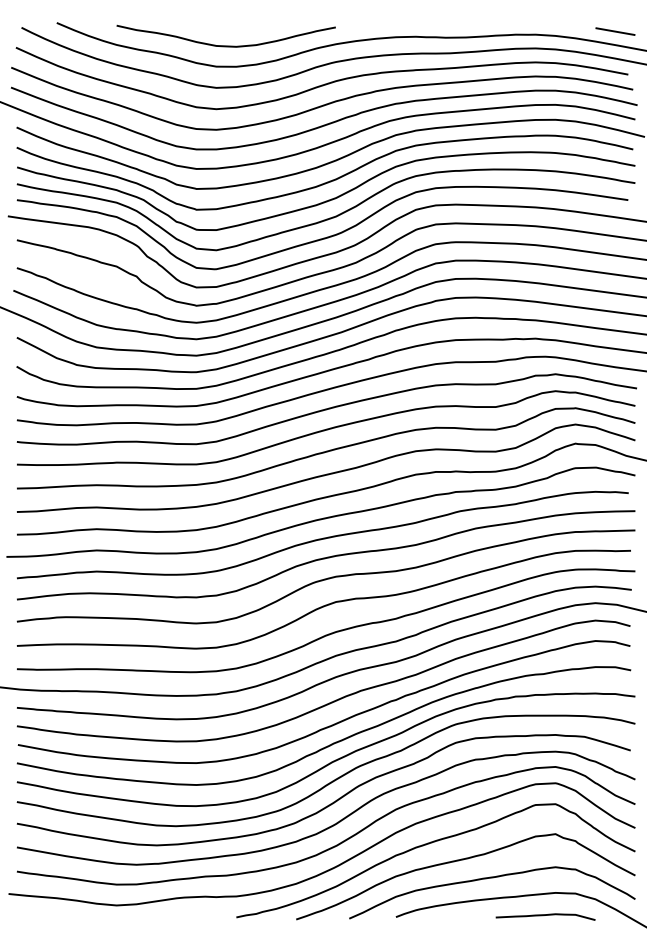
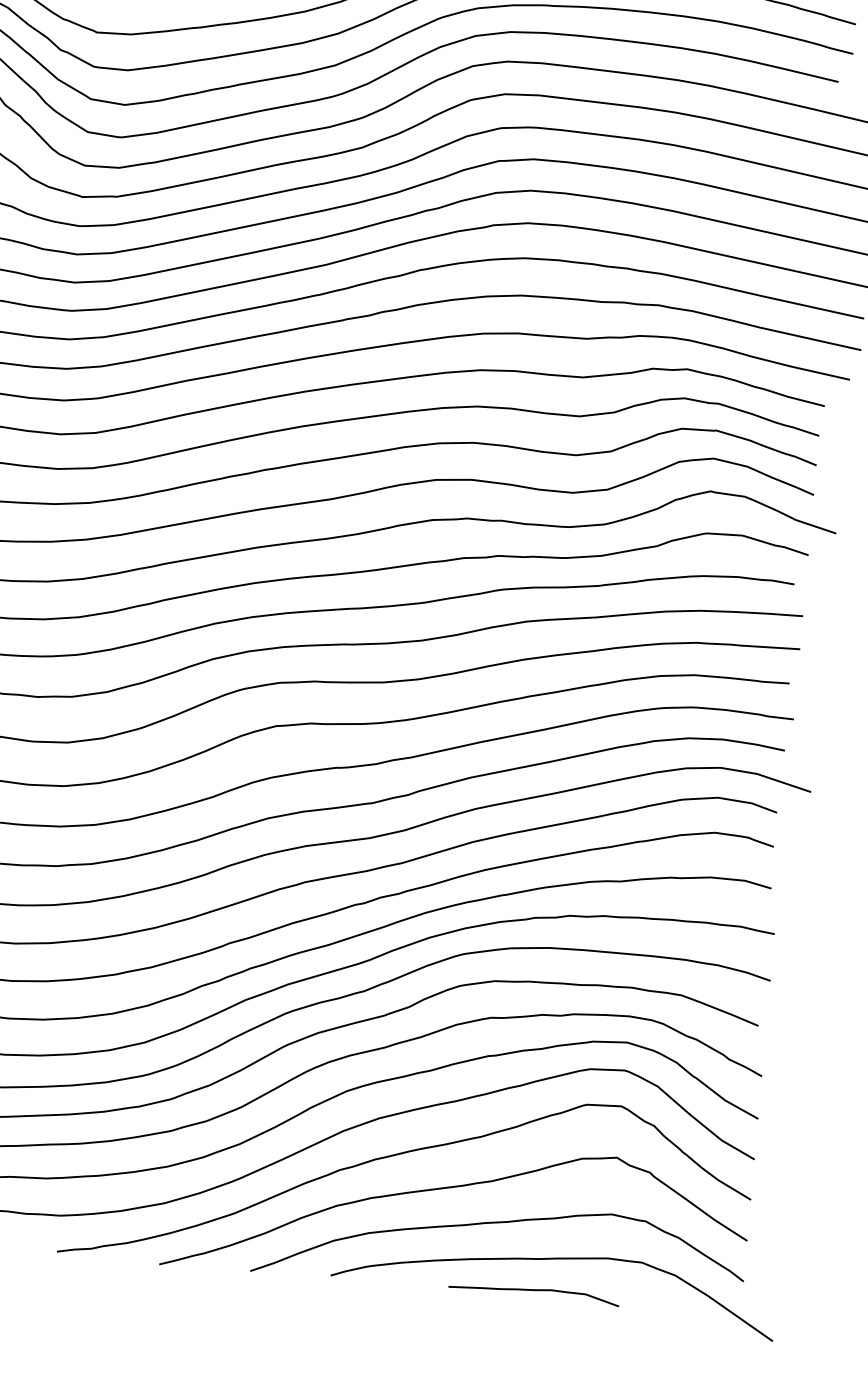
curve: (545, 915) -> (534, 1290), moved

